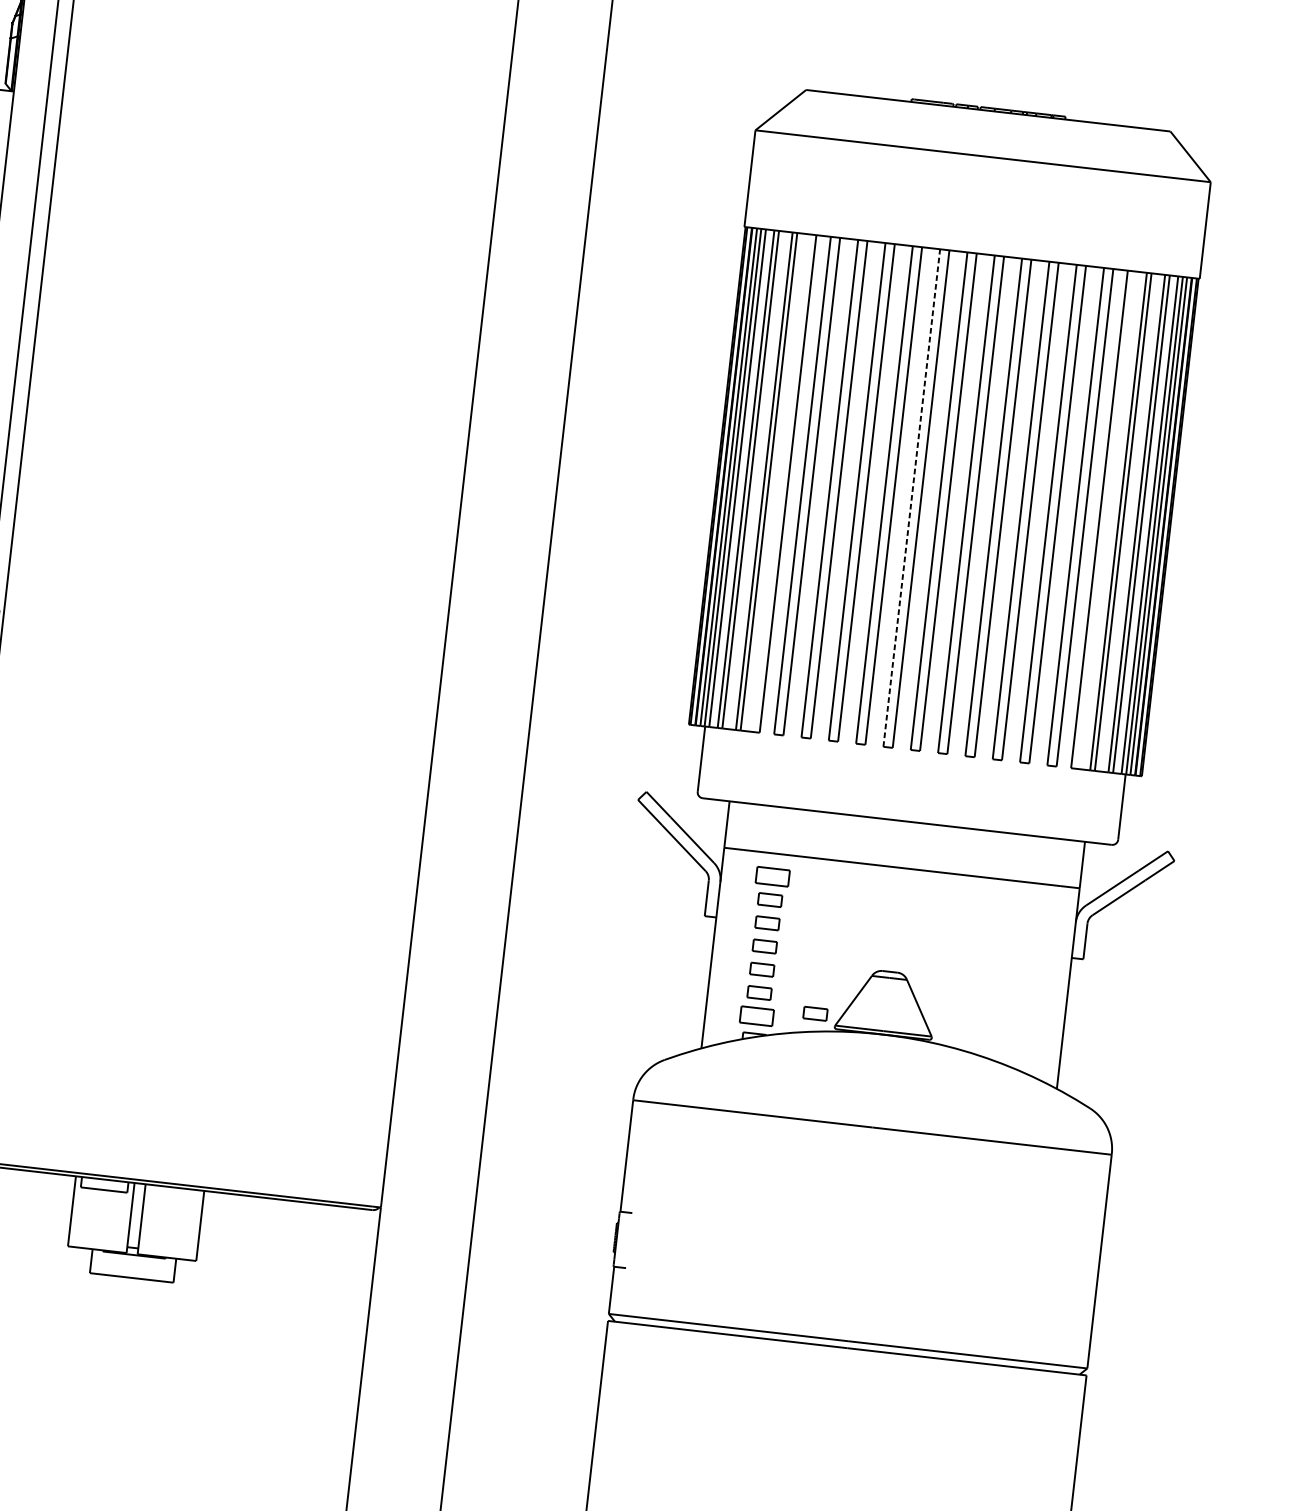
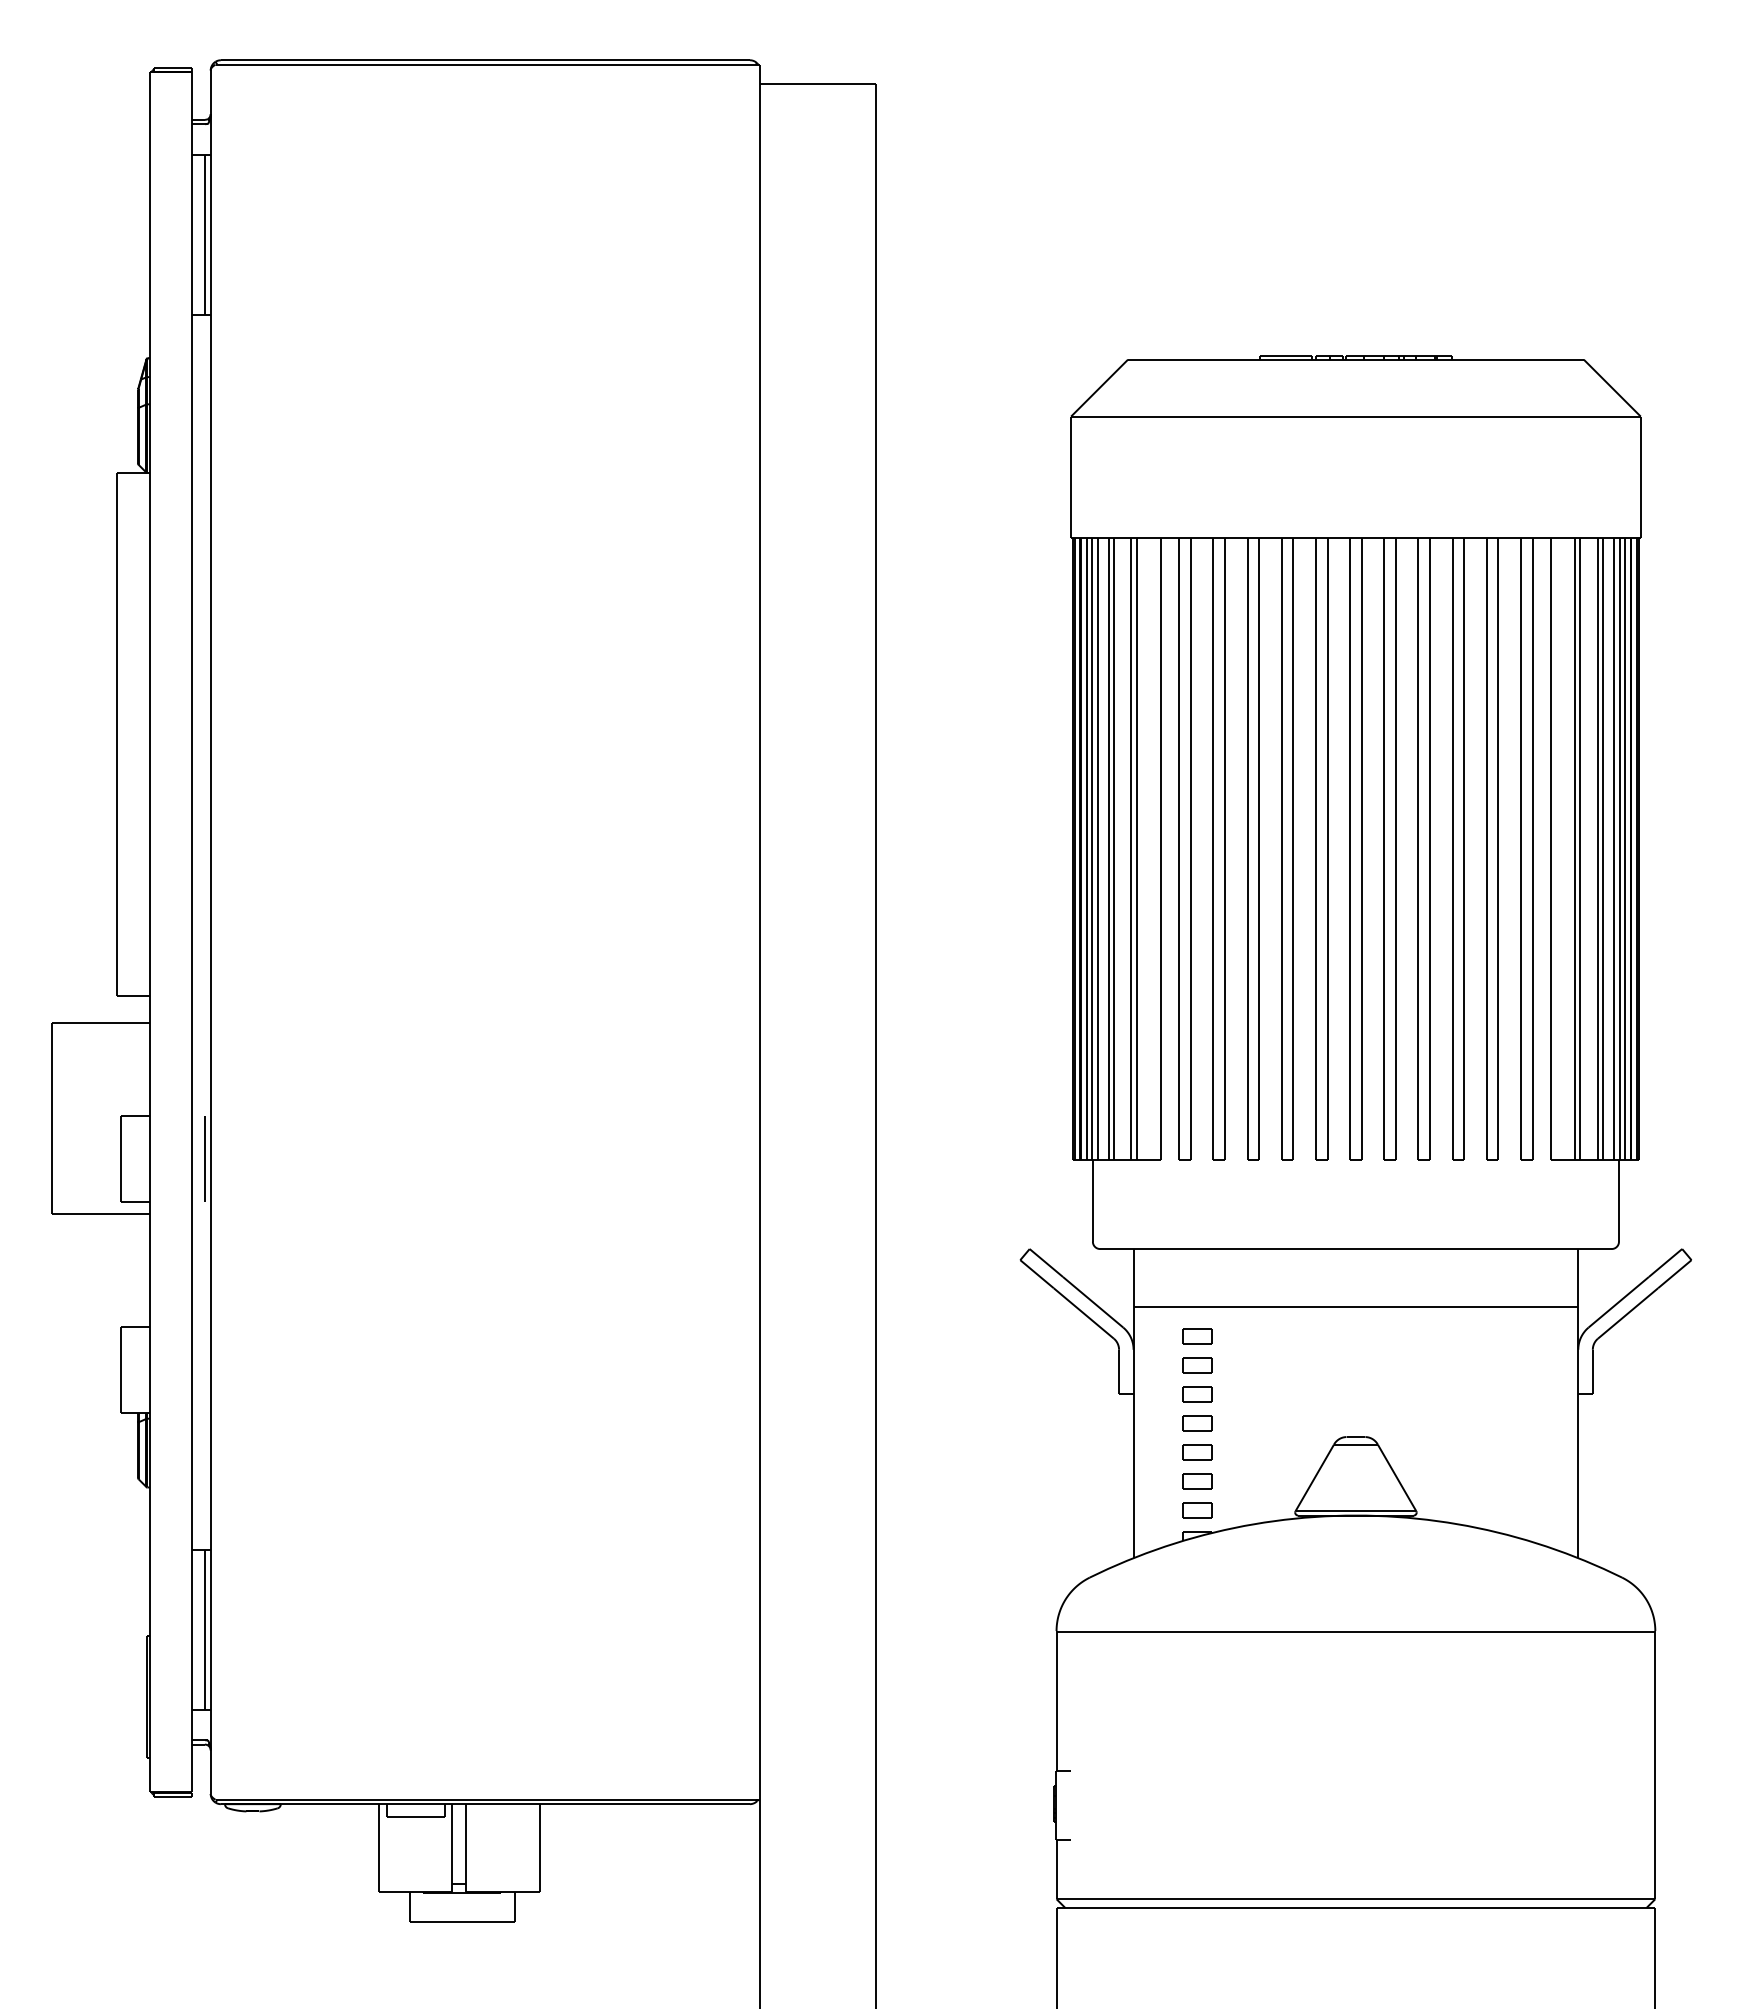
line: (911, 497) -> (1315, 848), dashed -> solid
part: (772, 877) -> (1197, 1336), size x0.71
part: (815, 1013) -> (1269, 1499), removed
part: (756, 1016) -> (1197, 1510), size x0.71

